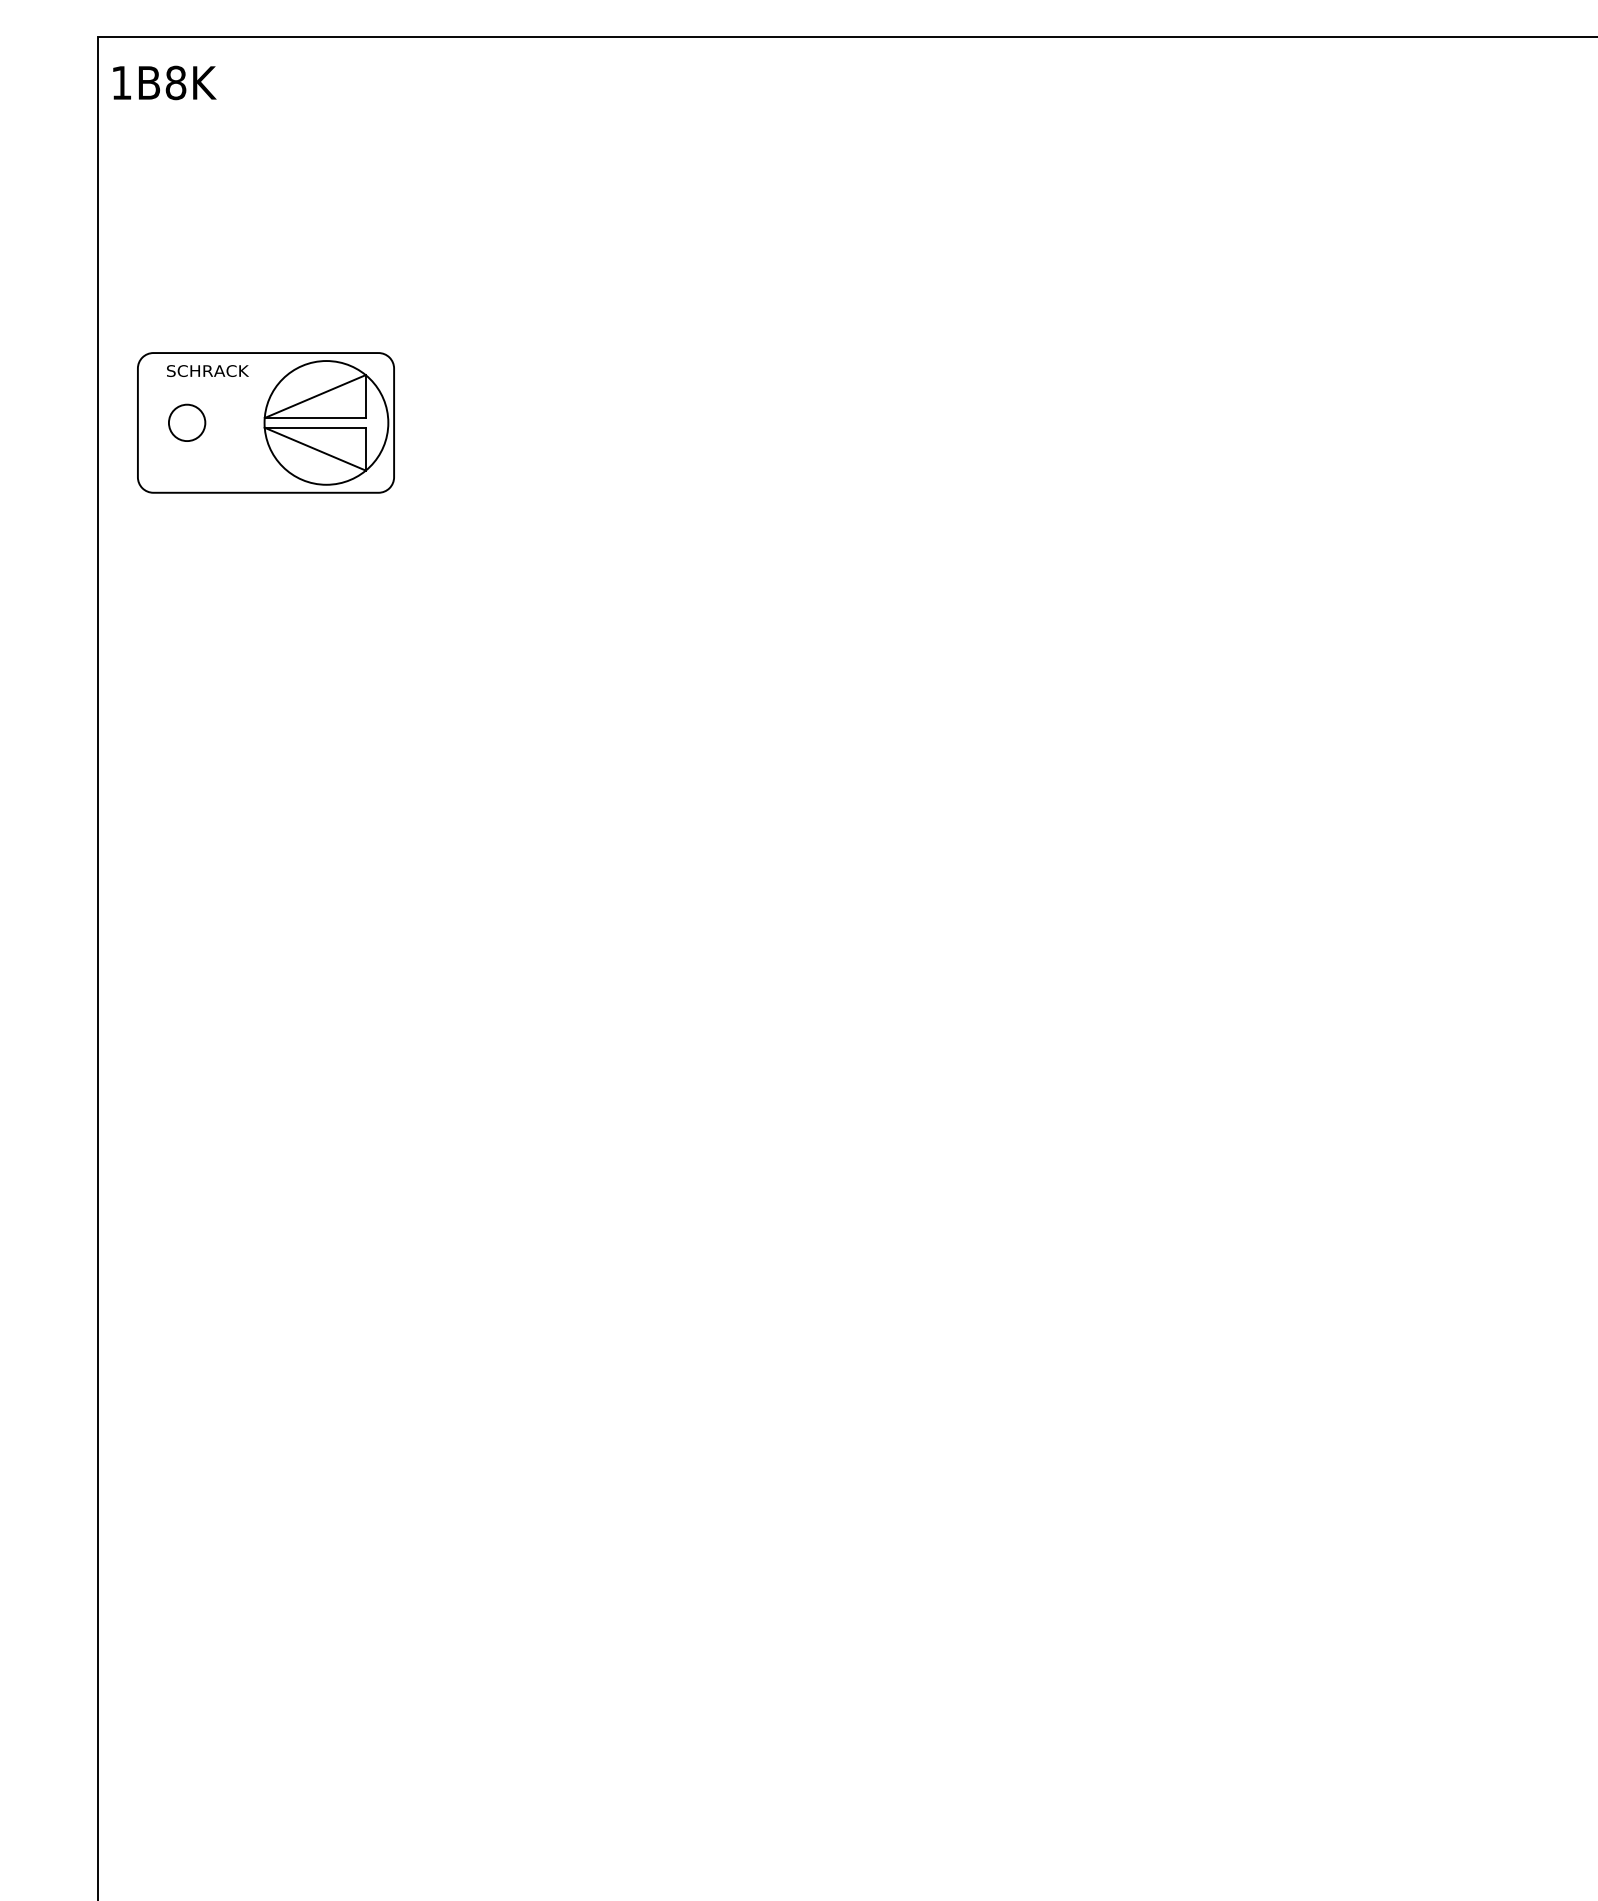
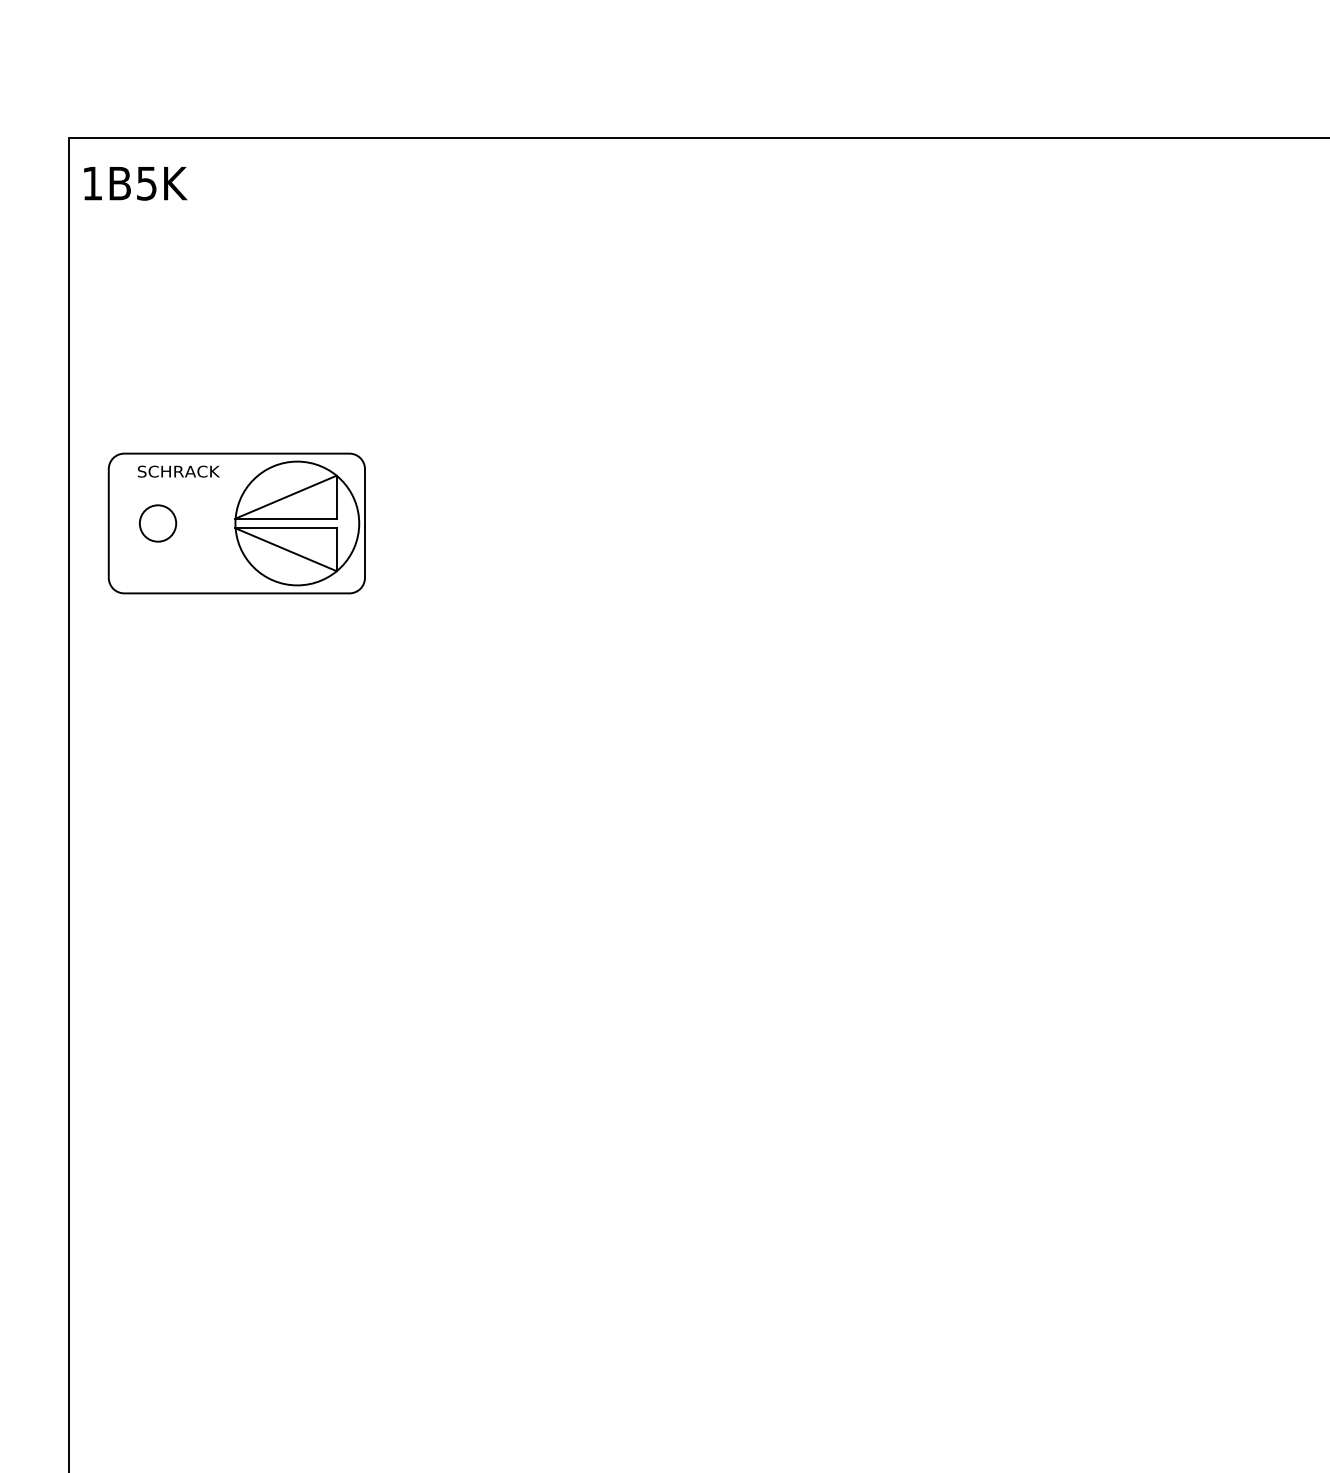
text: (175, 82) -> (146, 183), 1B8K -> 1B5K

